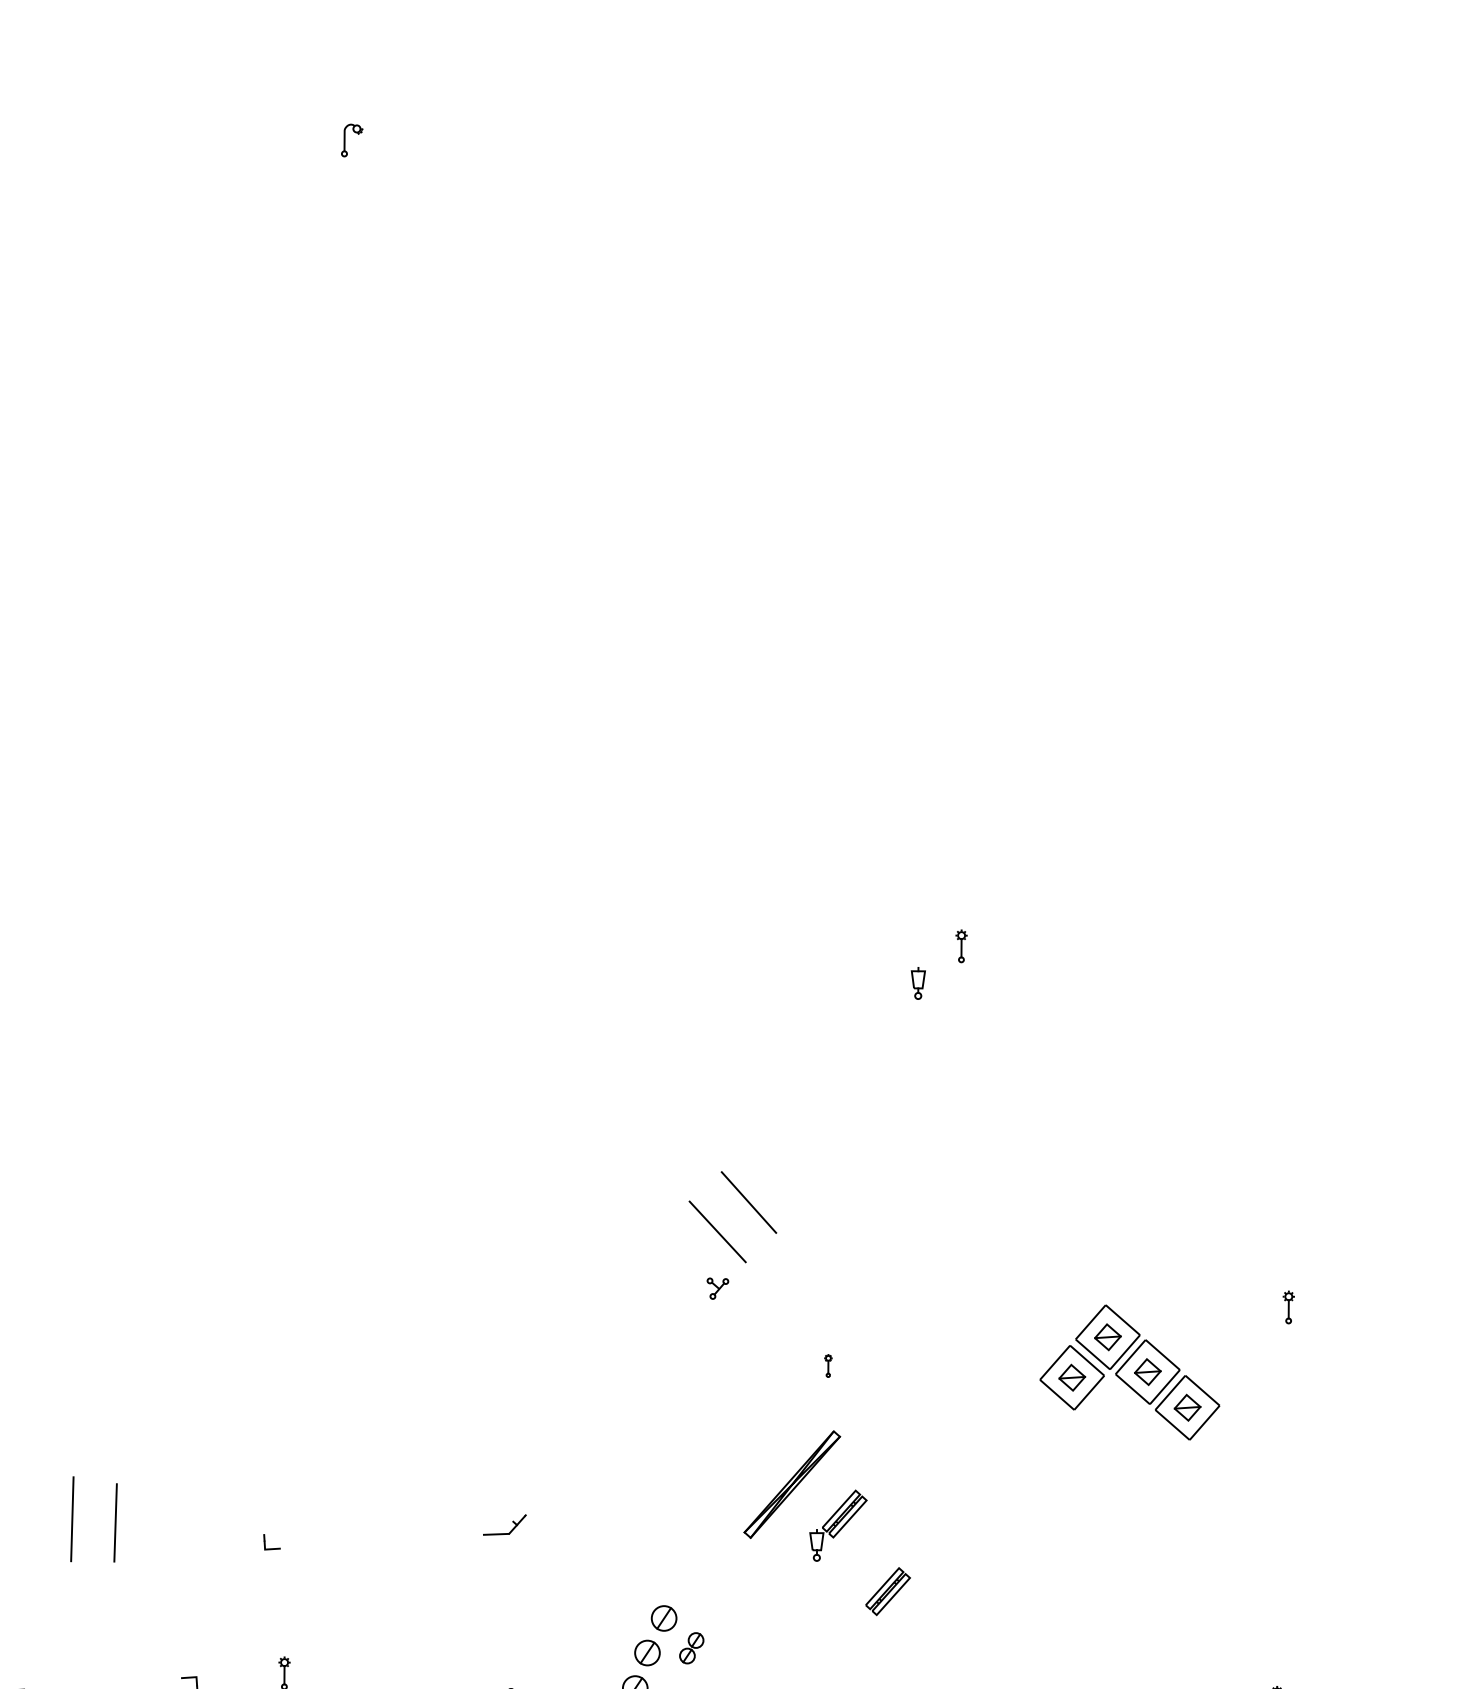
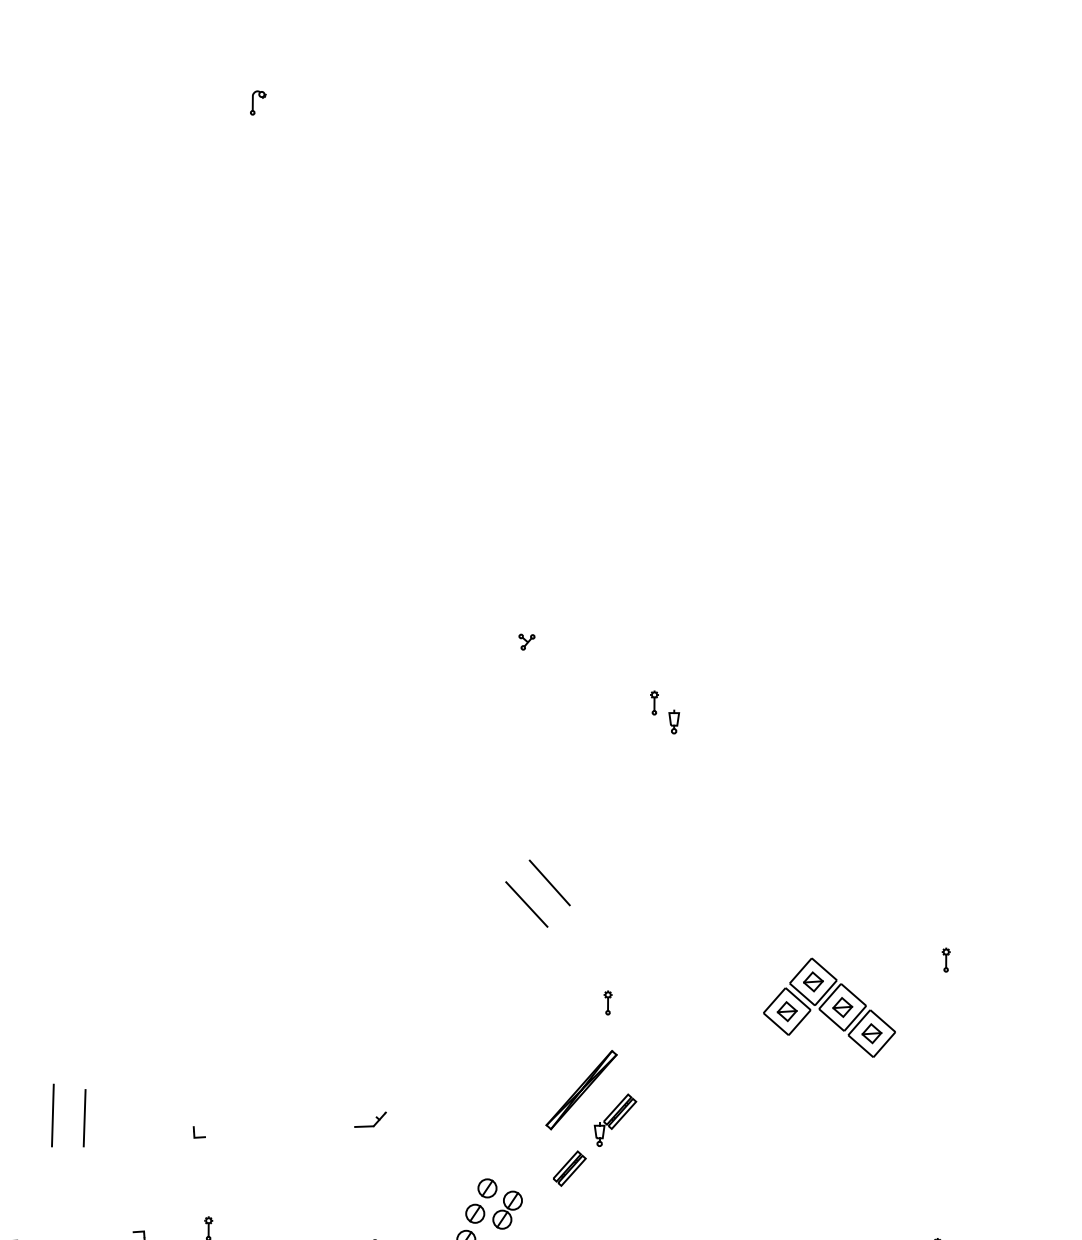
part: (961, 946) -> (654, 702), moved
part: (717, 1288) -> (526, 642), moved
part: (828, 1365) -> (608, 1002), size x1.43
part: (887, 1591) -> (569, 1168), moved
part: (691, 1648) -> (507, 1210), size x1.67

